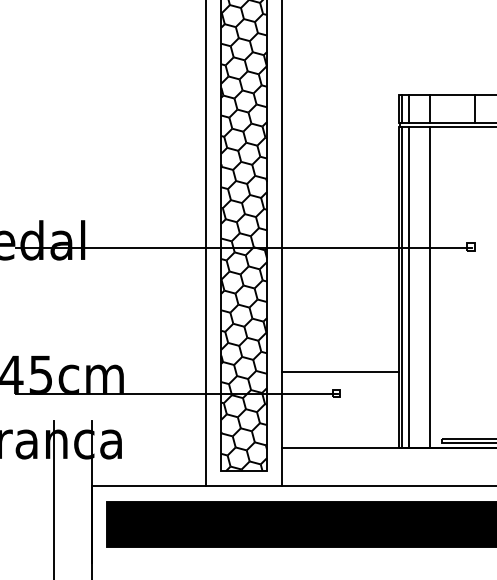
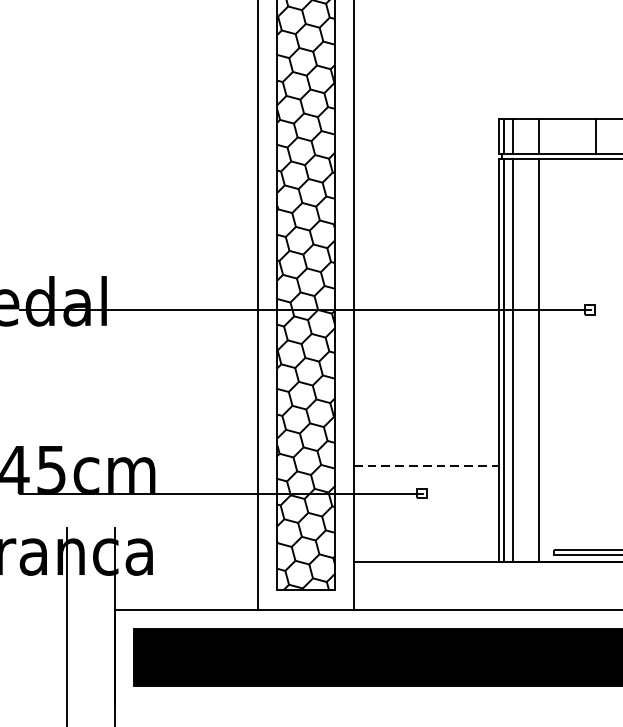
line: (340, 372) -> (426, 466), solid -> dashed

